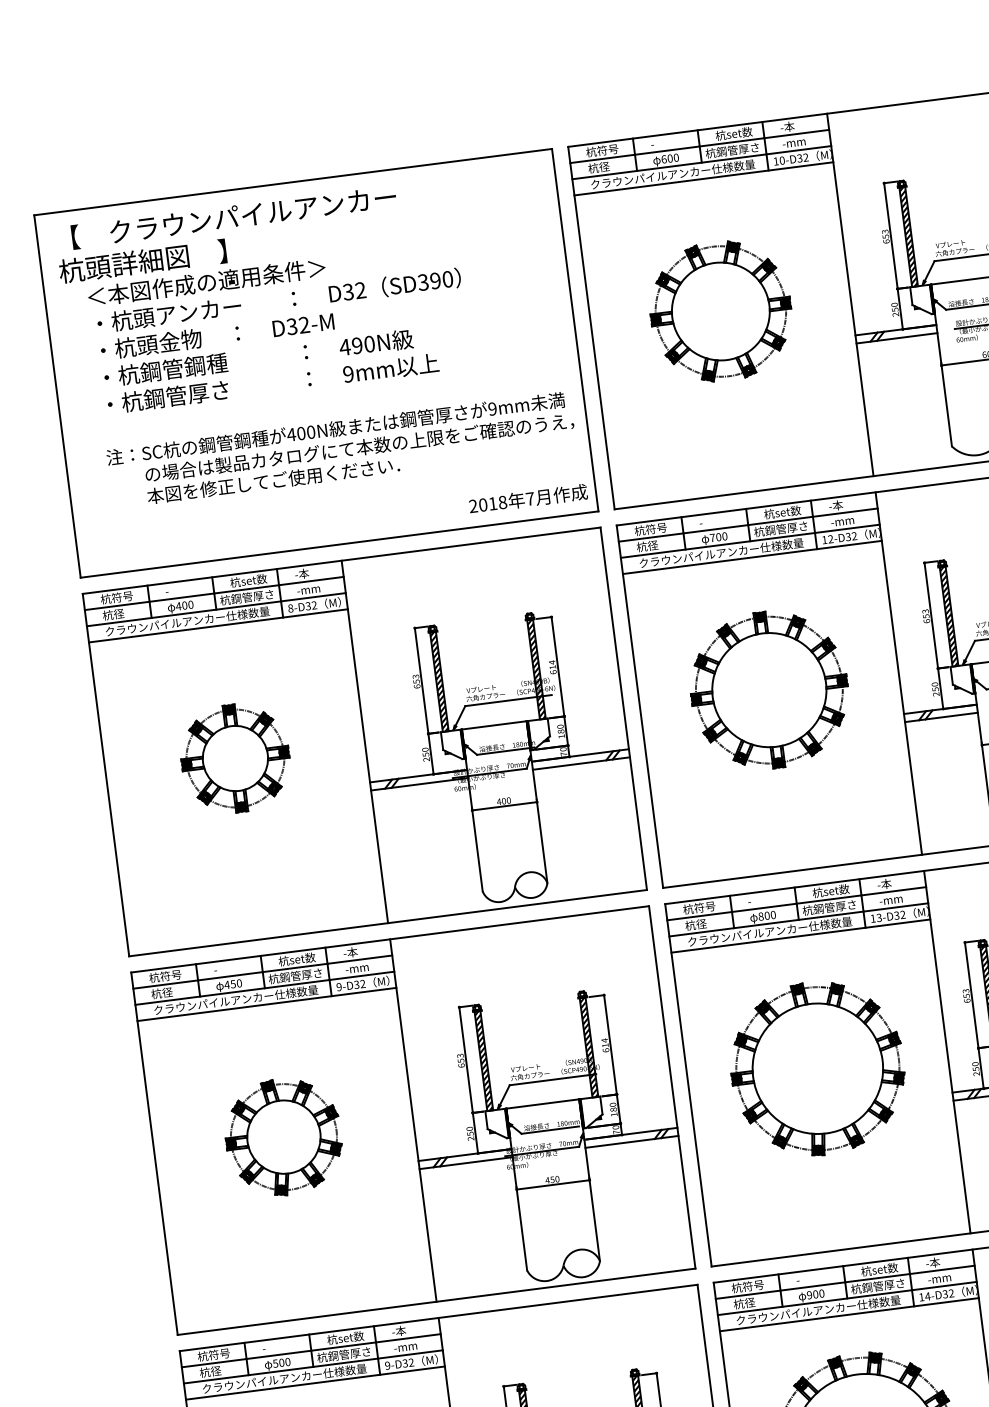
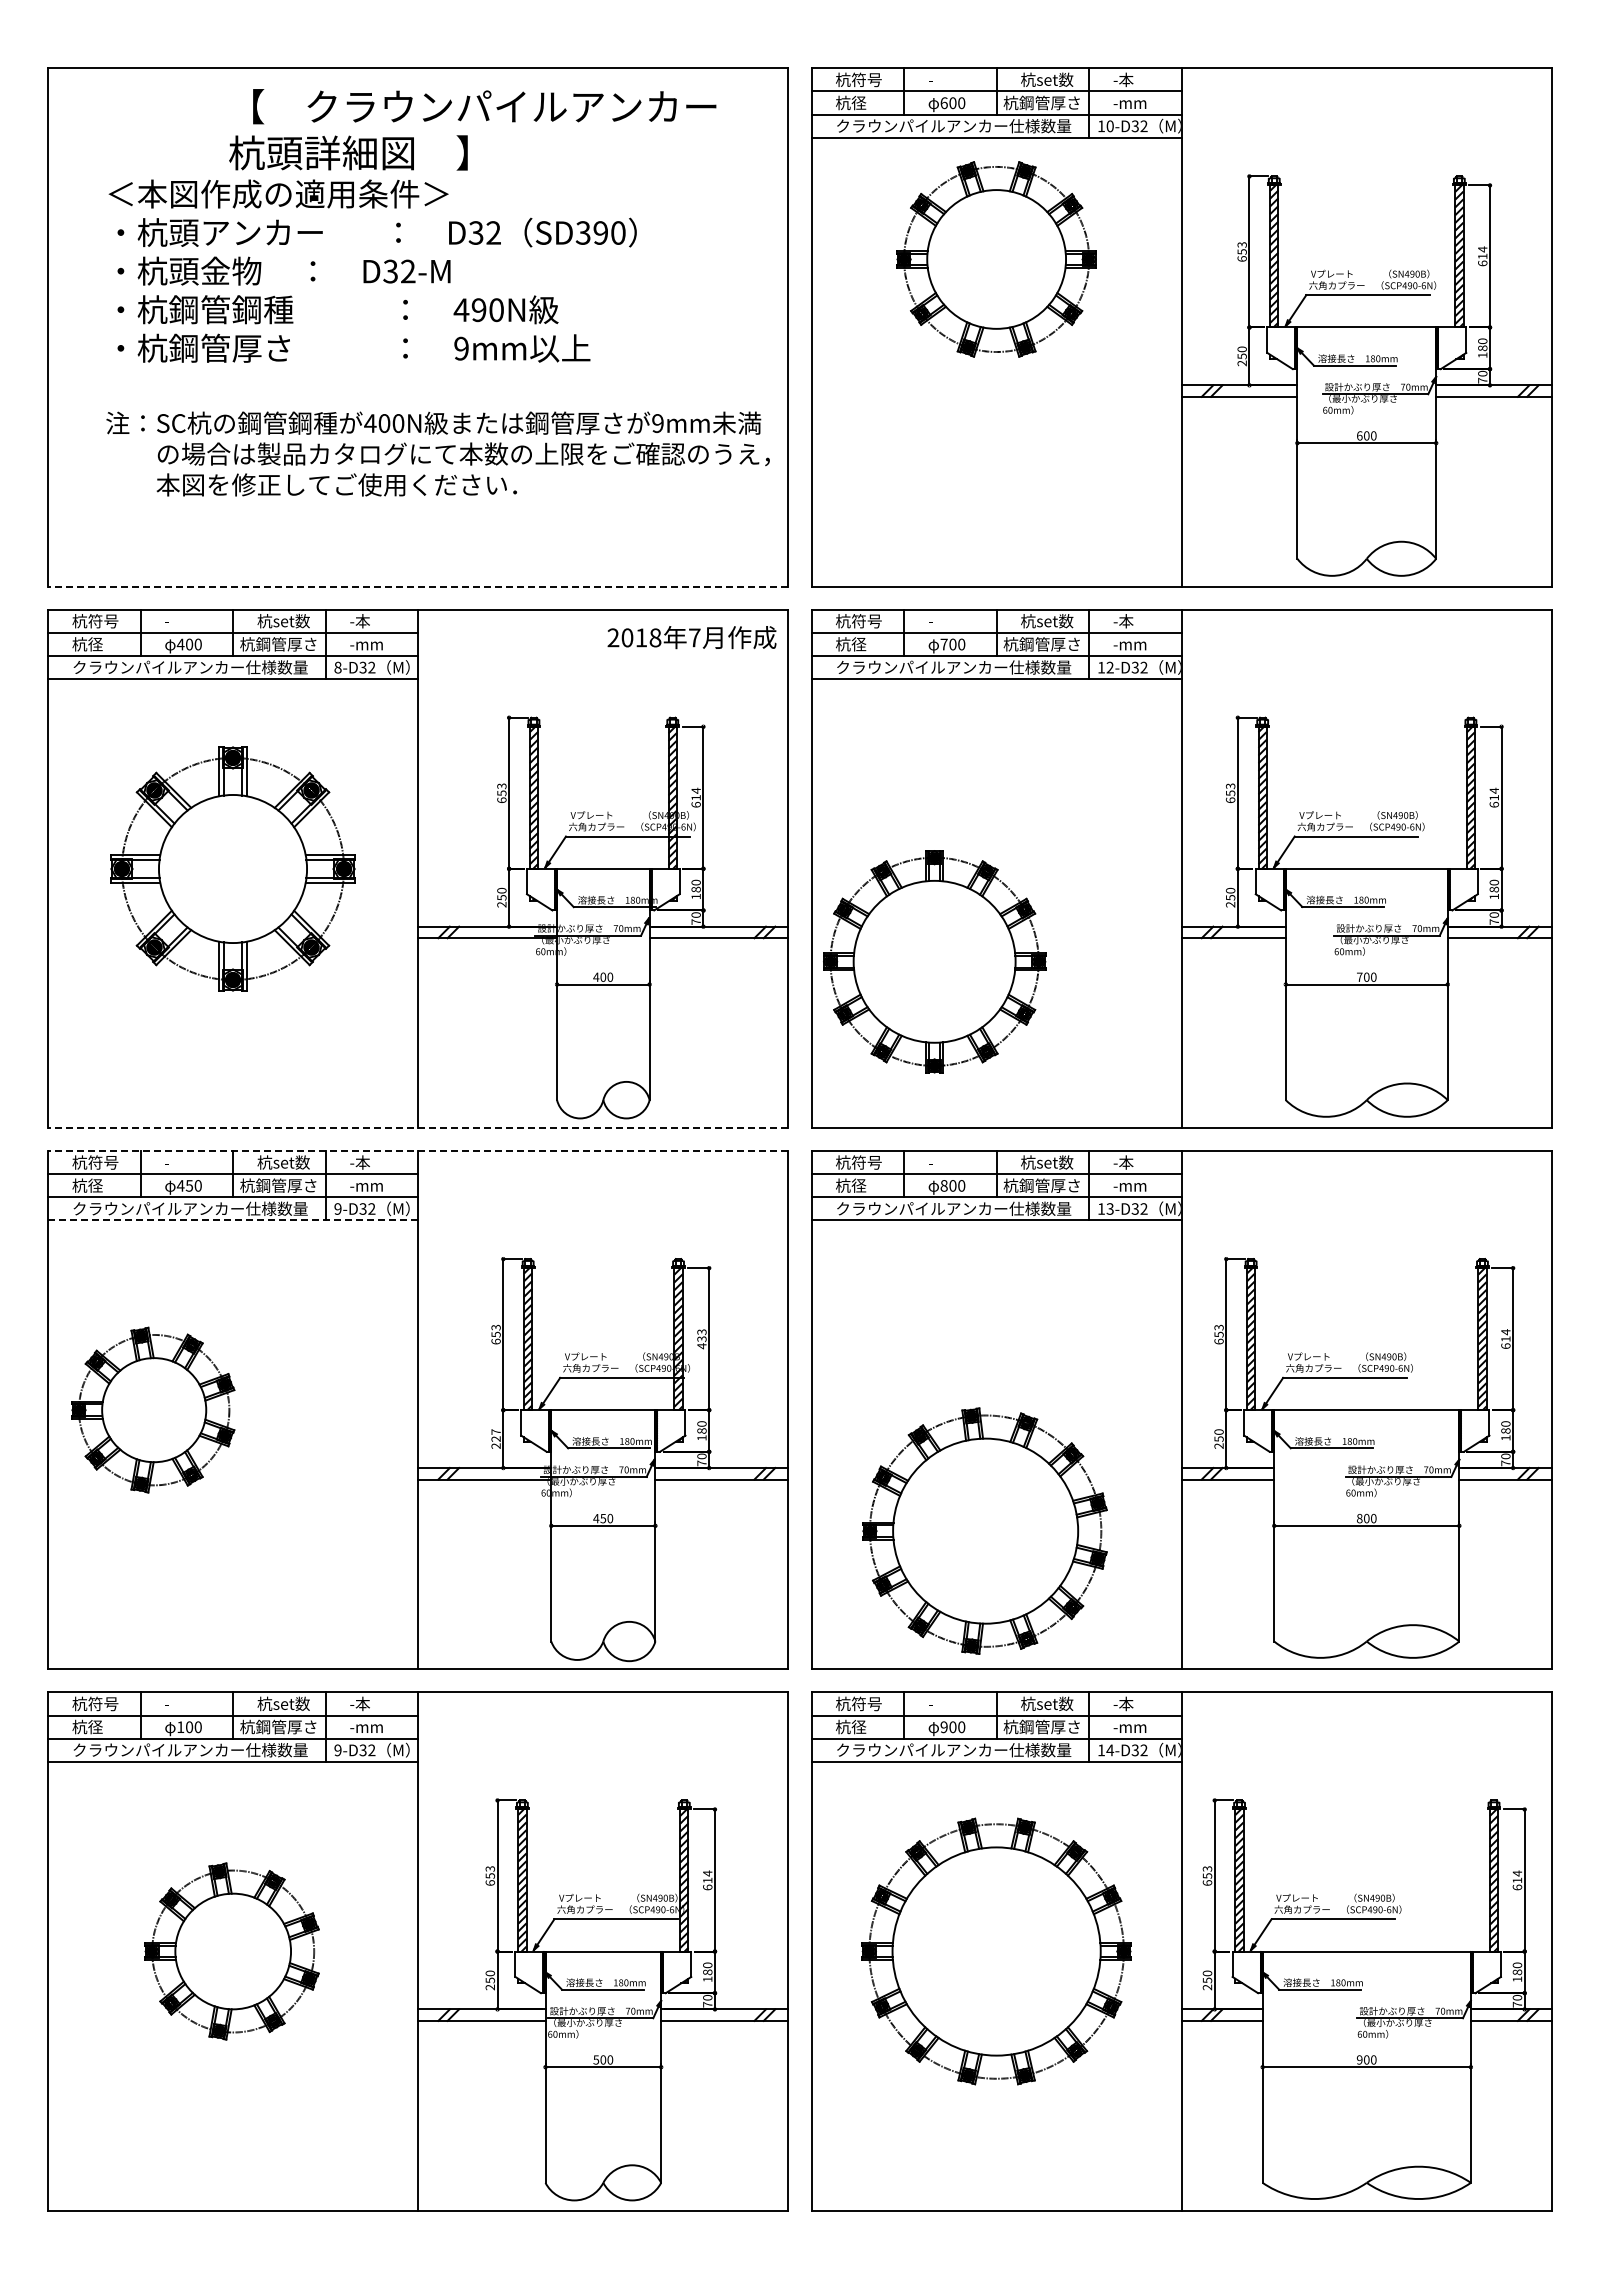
text: (227, 234) -> (472, 129), moved
part: (720, 311) -> (996, 259), moved
text: (527, 499) -> (691, 637), moved
line: (339, 544) -> (417, 586), solid -> dashed
part: (769, 689) -> (934, 961), moved
part: (235, 758) -> (233, 868), size x1.6
line: (387, 922) -> (417, 1127), solid -> dashed
line: (389, 939) -> (417, 1151), solid -> dashed
line: (266, 1004) -> (232, 1220), solid -> dashed
text: (605, 1045) -> (701, 1339), 614 -> 433
part: (817, 1068) -> (984, 1530), moved
text: (469, 1131) -> (495, 1435), 250 -> 227
part: (283, 1136) -> (153, 1409), moved
text: (275, 1363) -> (180, 1727), 500 -> 100

